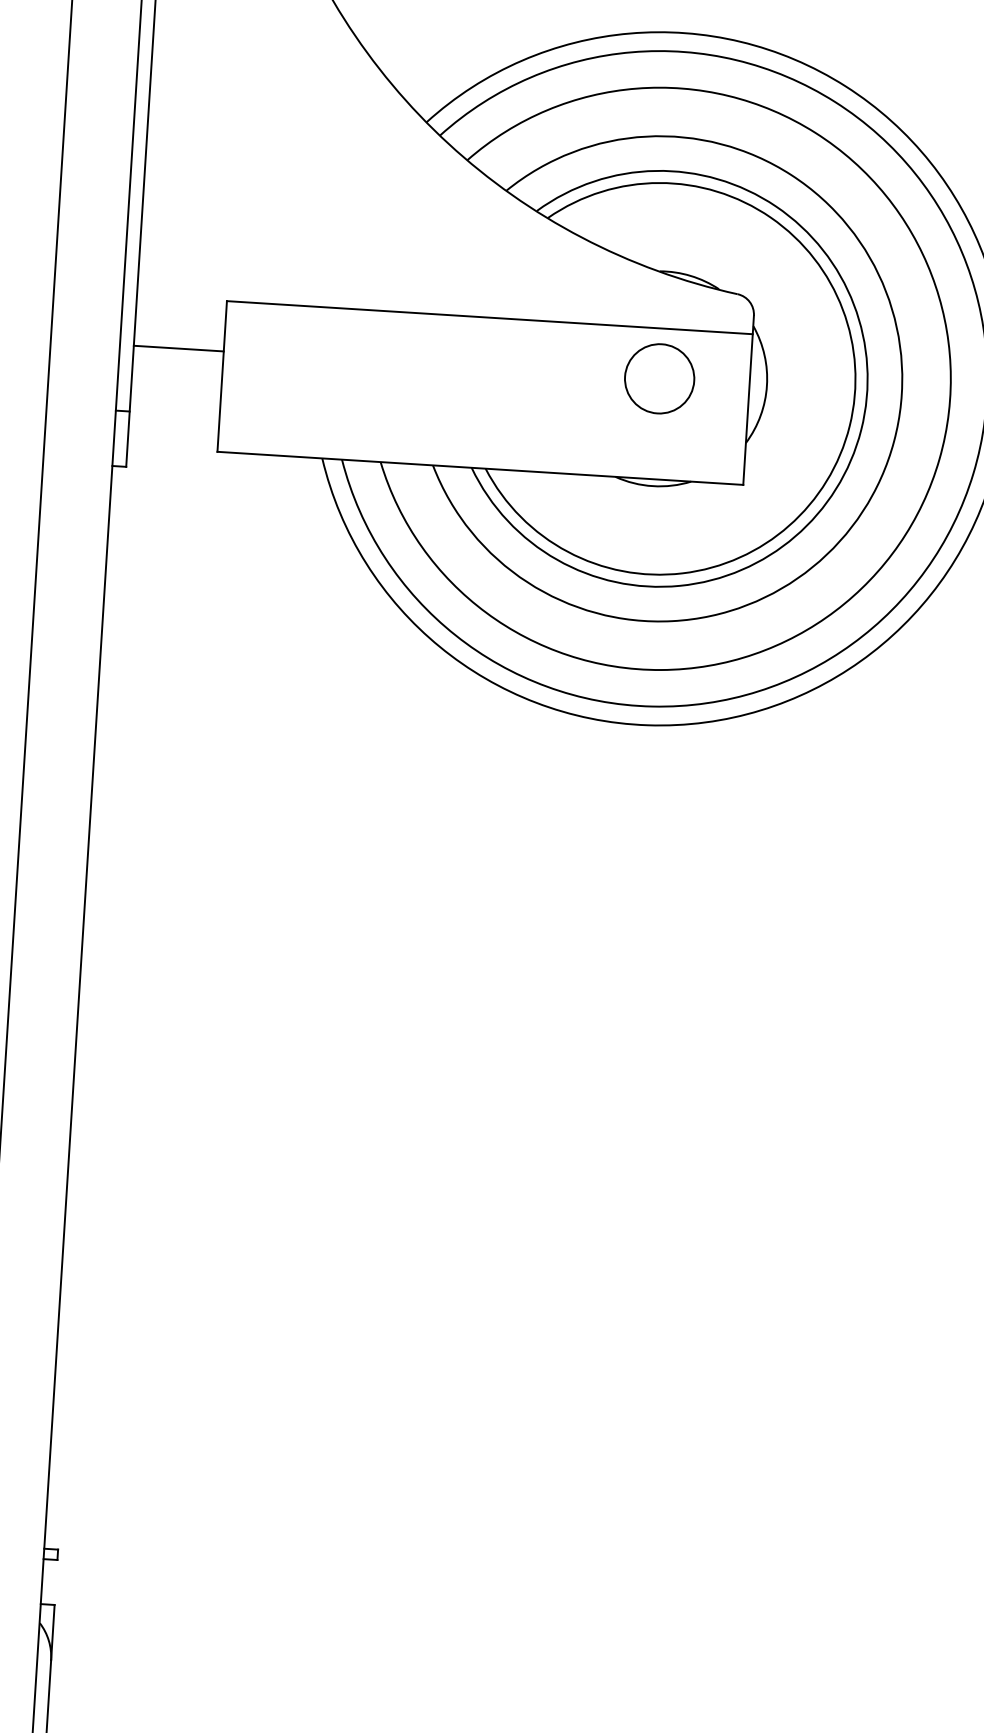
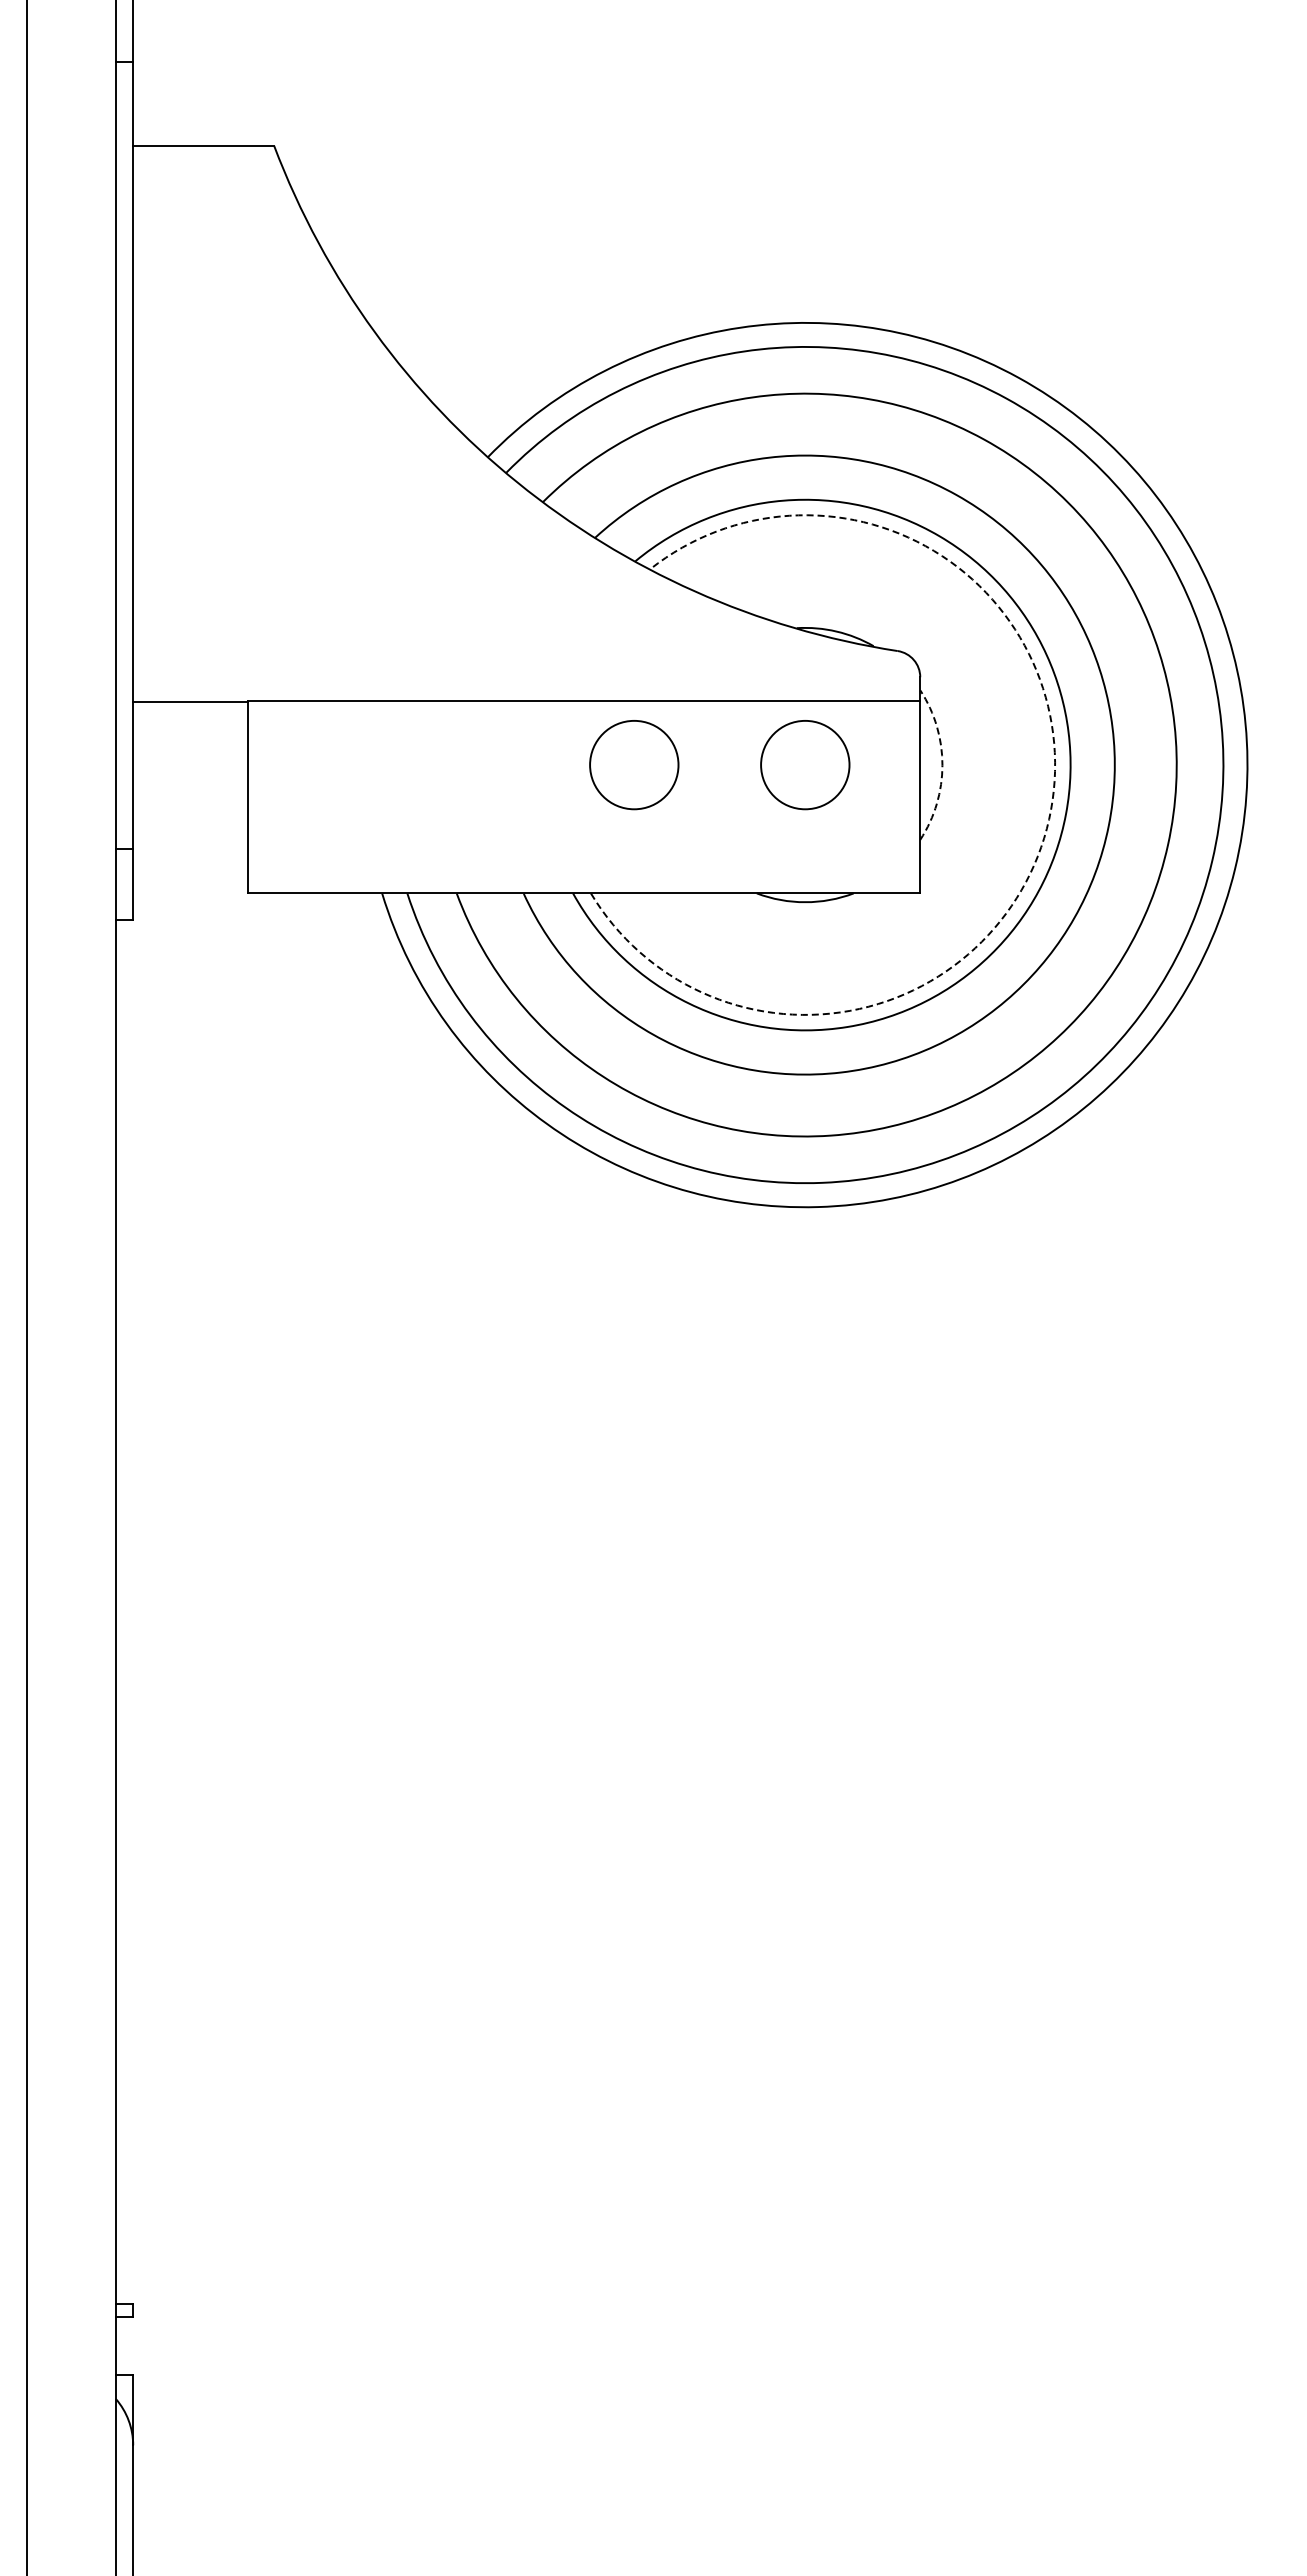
line: (178, 348) -> (190, 702), moved
circle: (526, 370) -> (634, 765), added
arc: (766, 385) -> (942, 765), solid -> dashed
arc: (850, 425) -> (1051, 809), solid -> dashed

